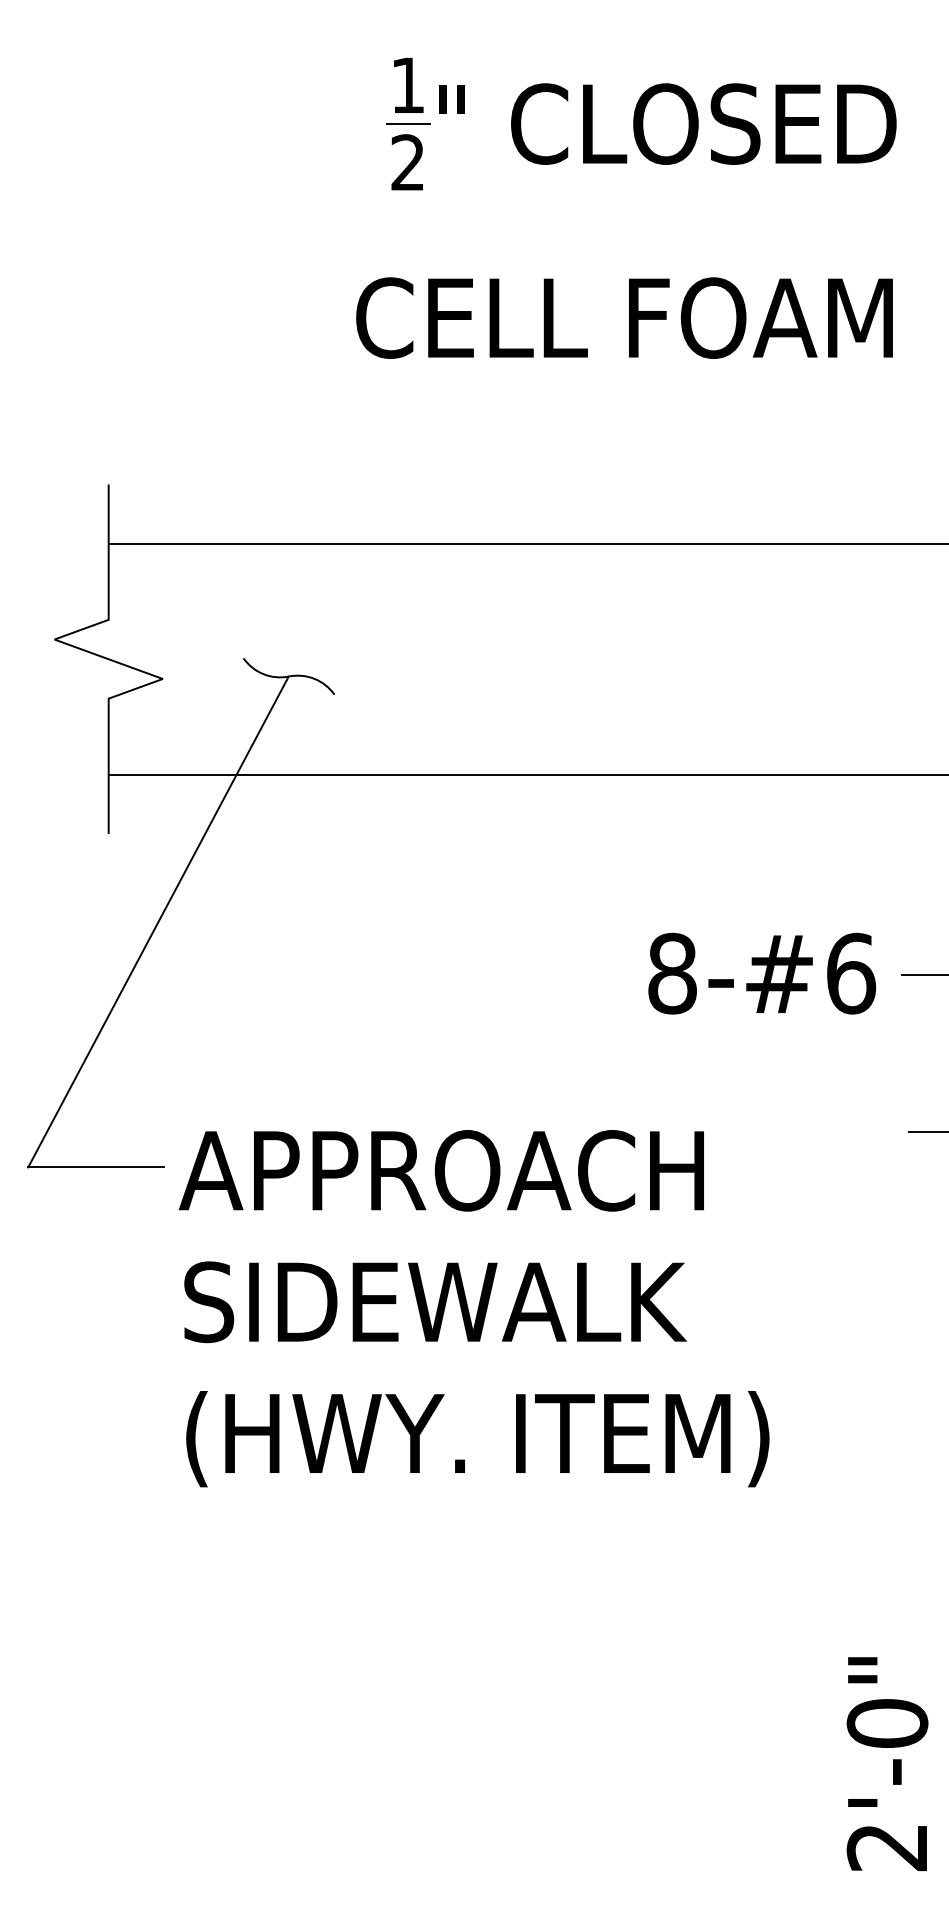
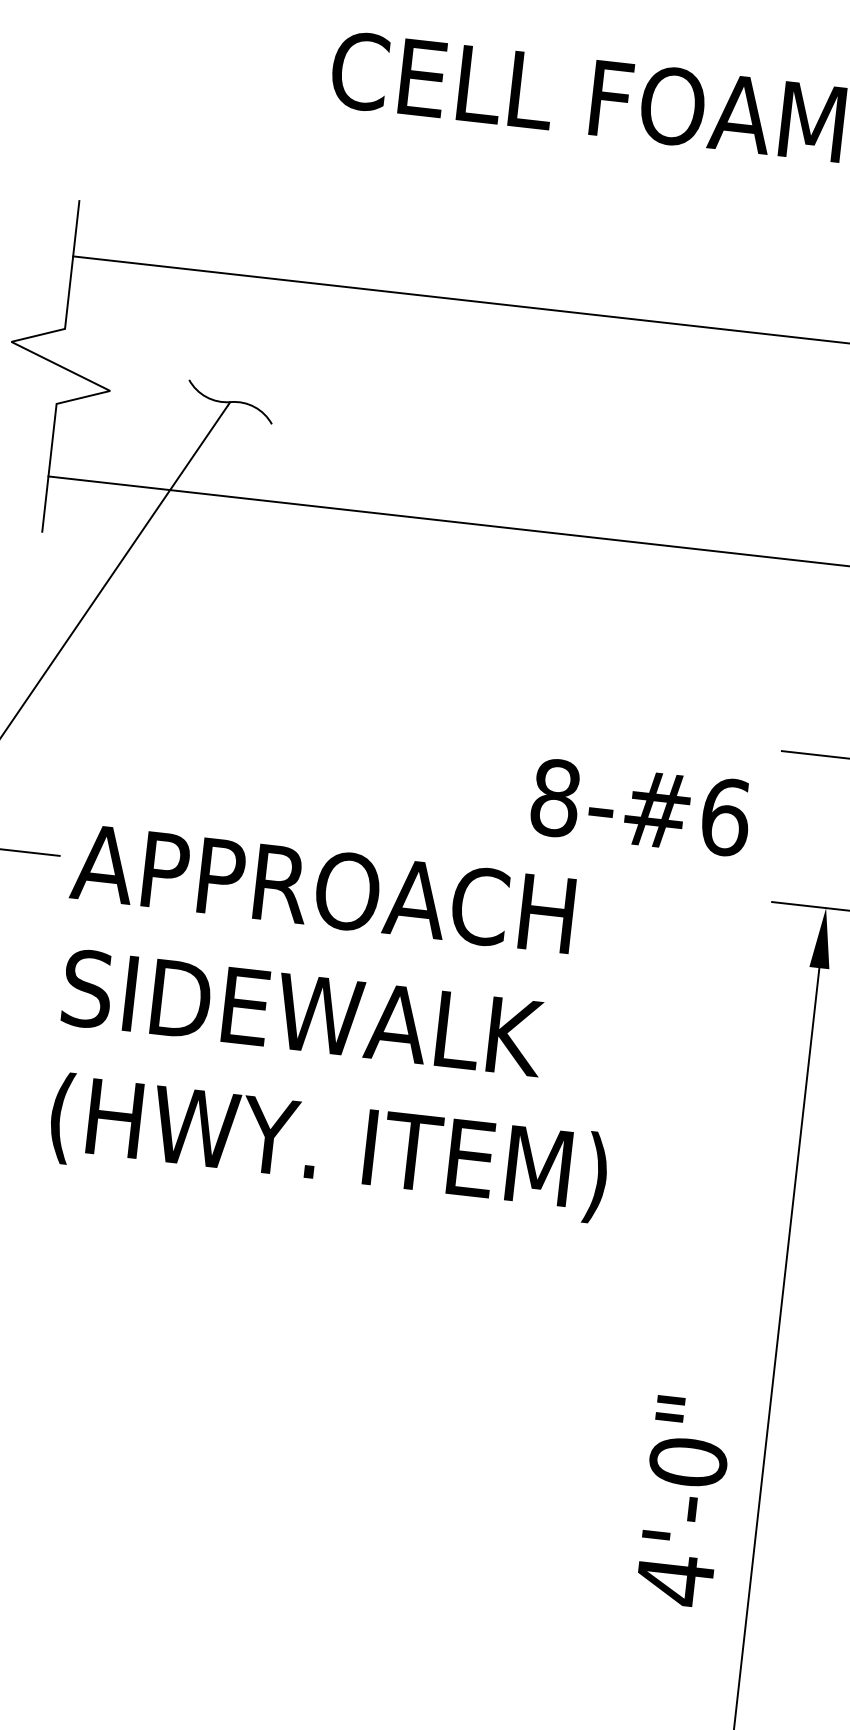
text: (762, 973) -> (641, 807), moved
text: (886, 1847) -> (674, 1580), 2'-0" -> 4'-0"

